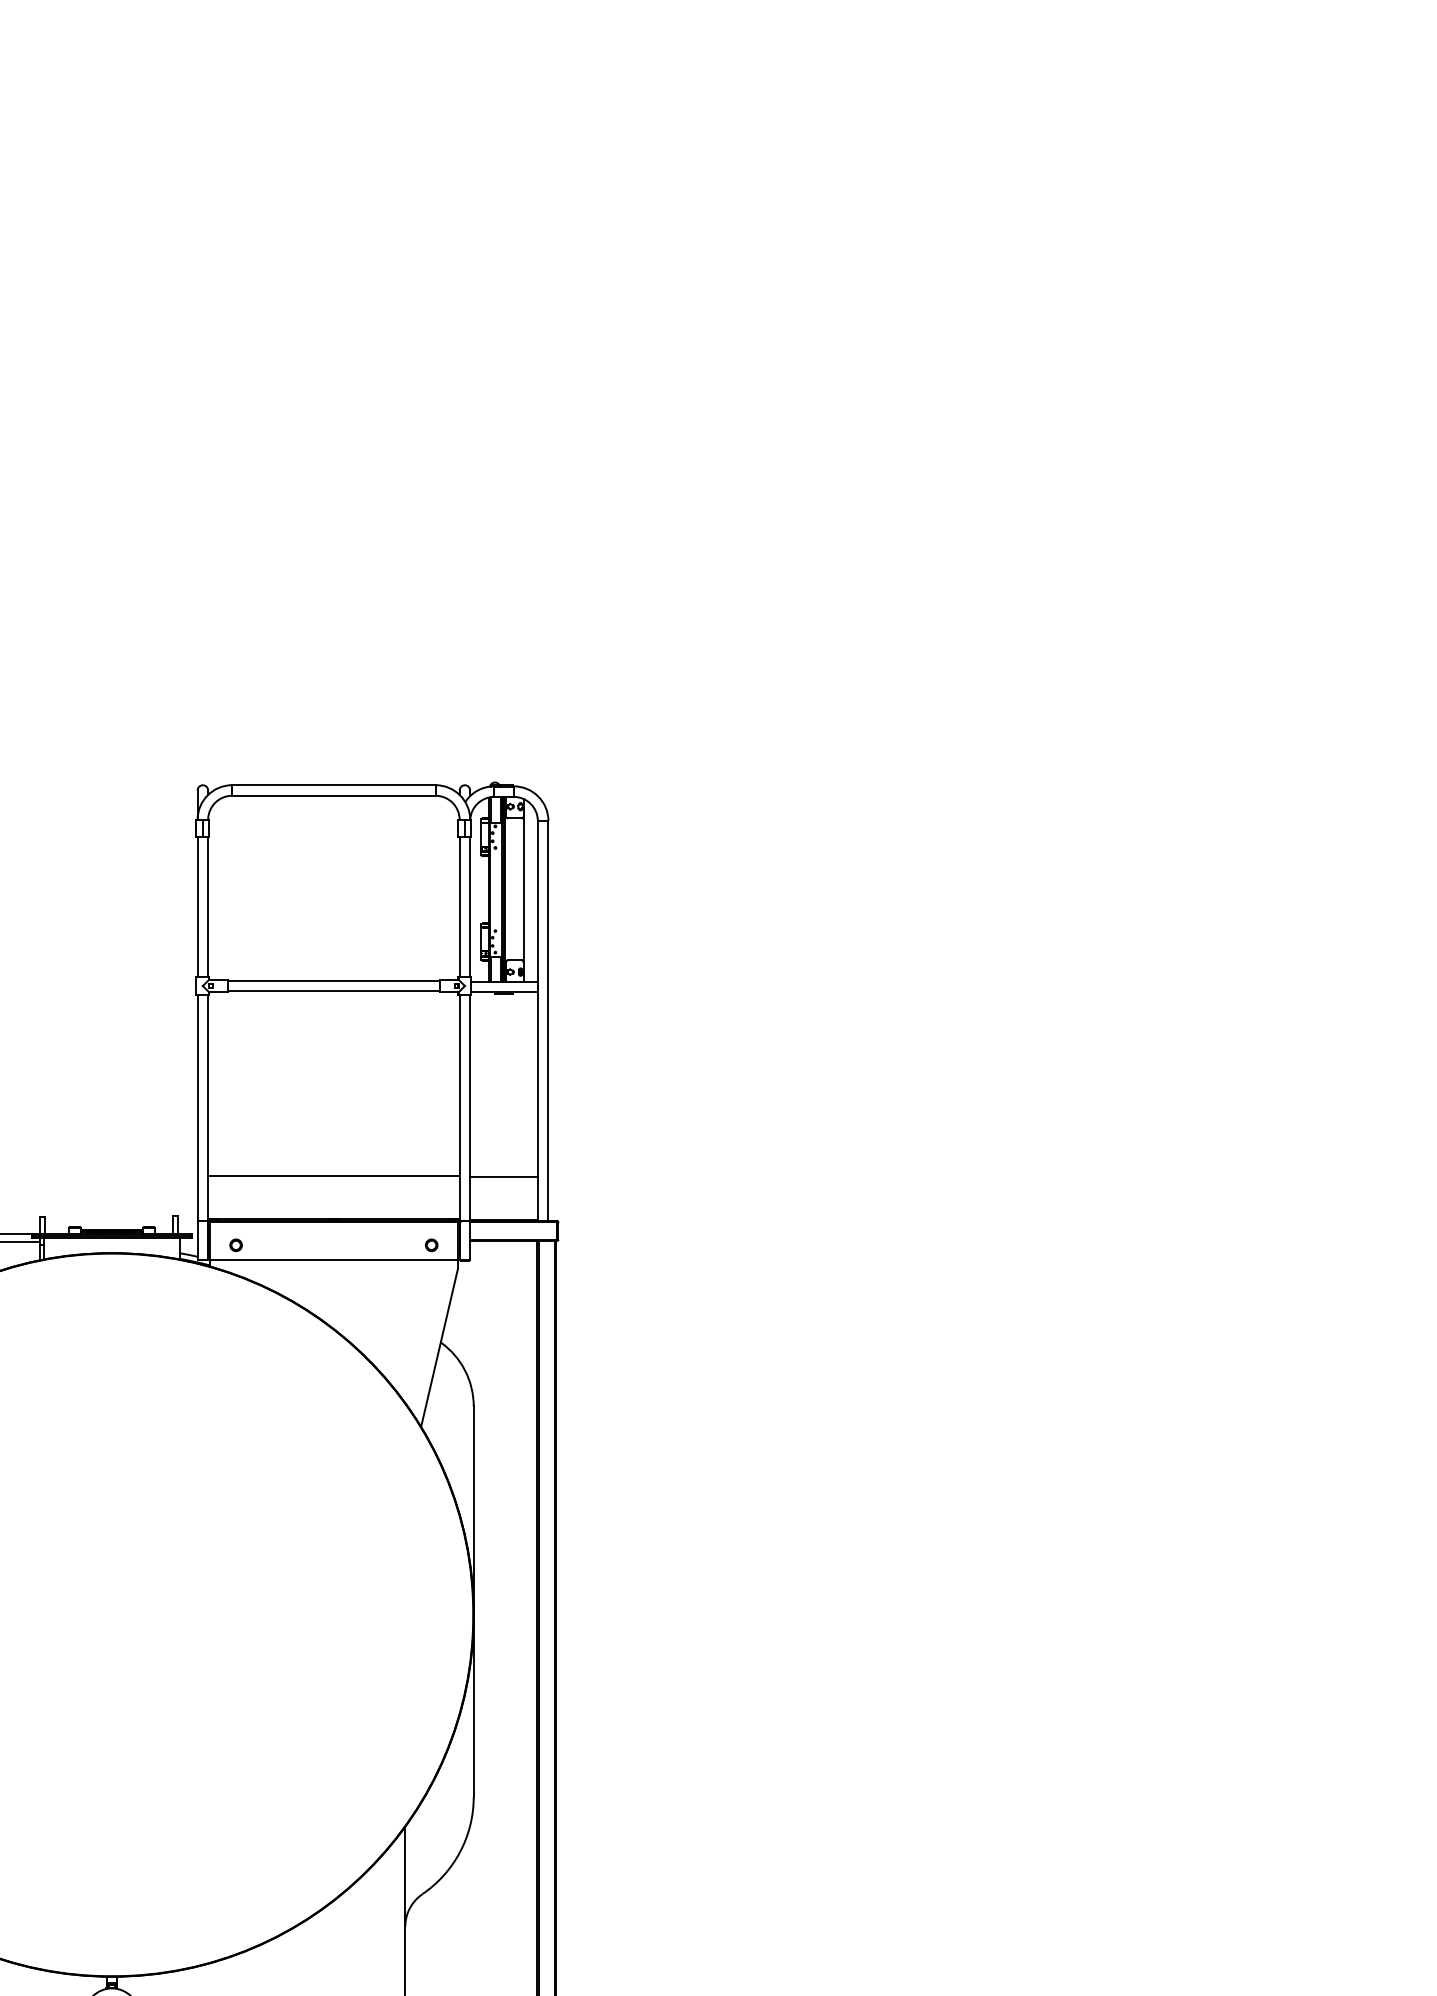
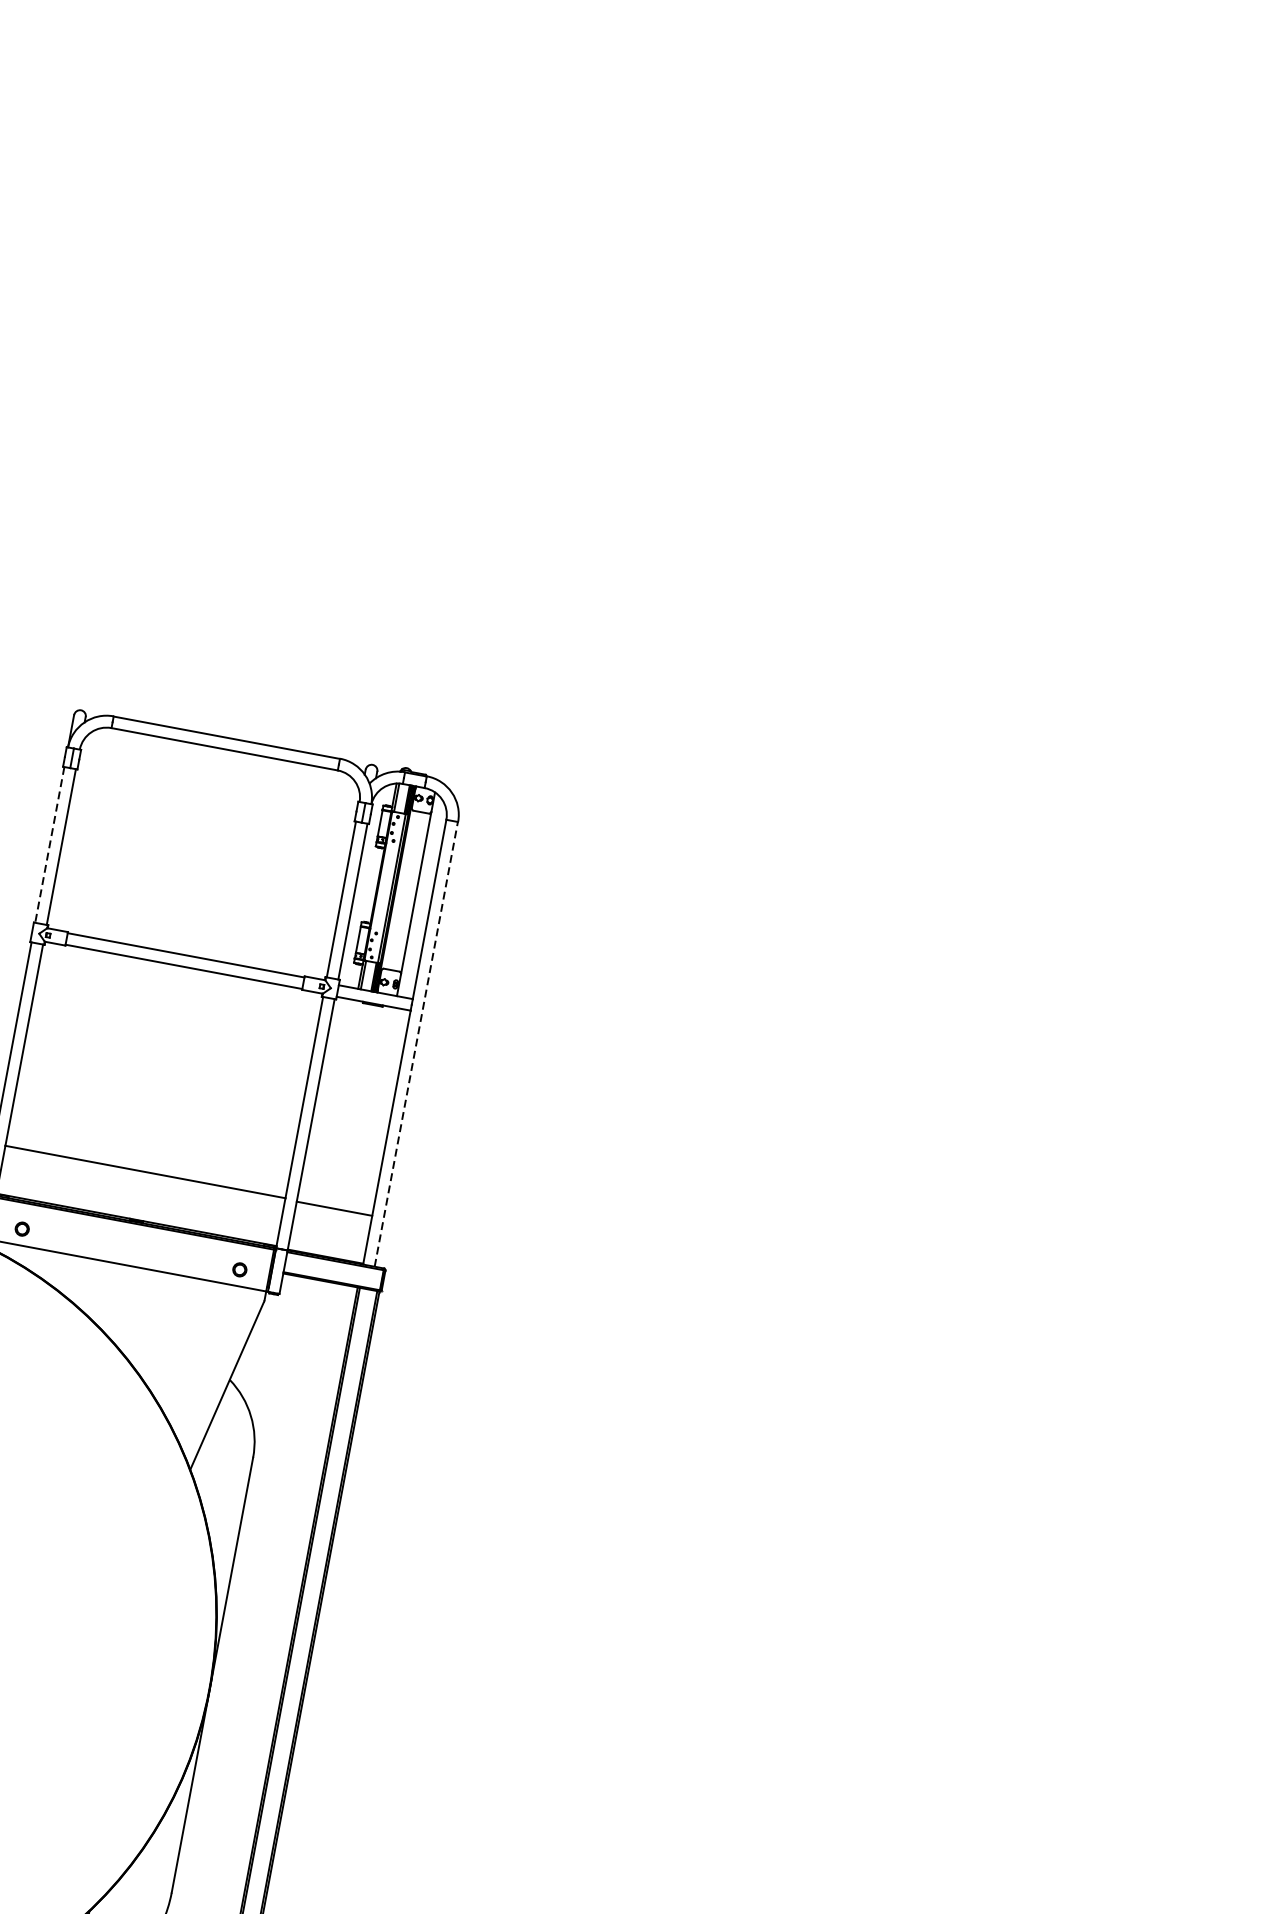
line: (197, 907) -> (49, 845), solid -> dashed
line: (548, 1020) -> (416, 1044), solid -> dashed

